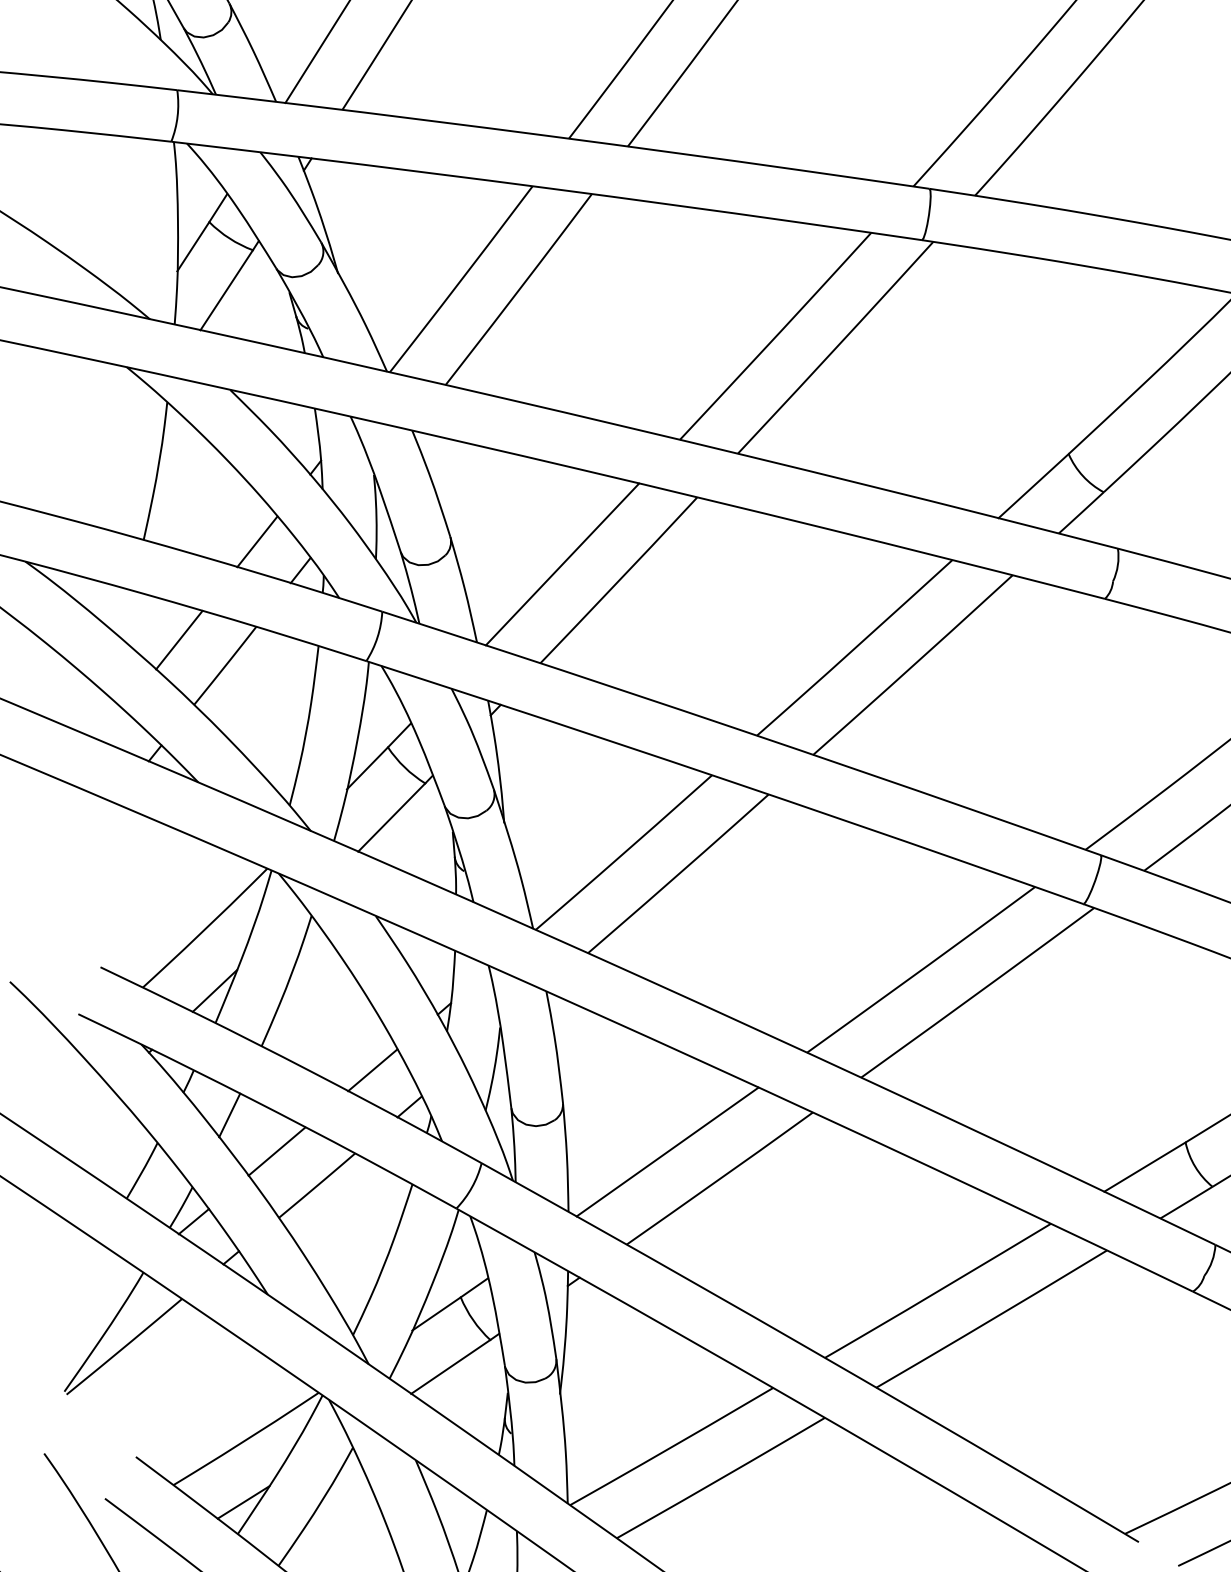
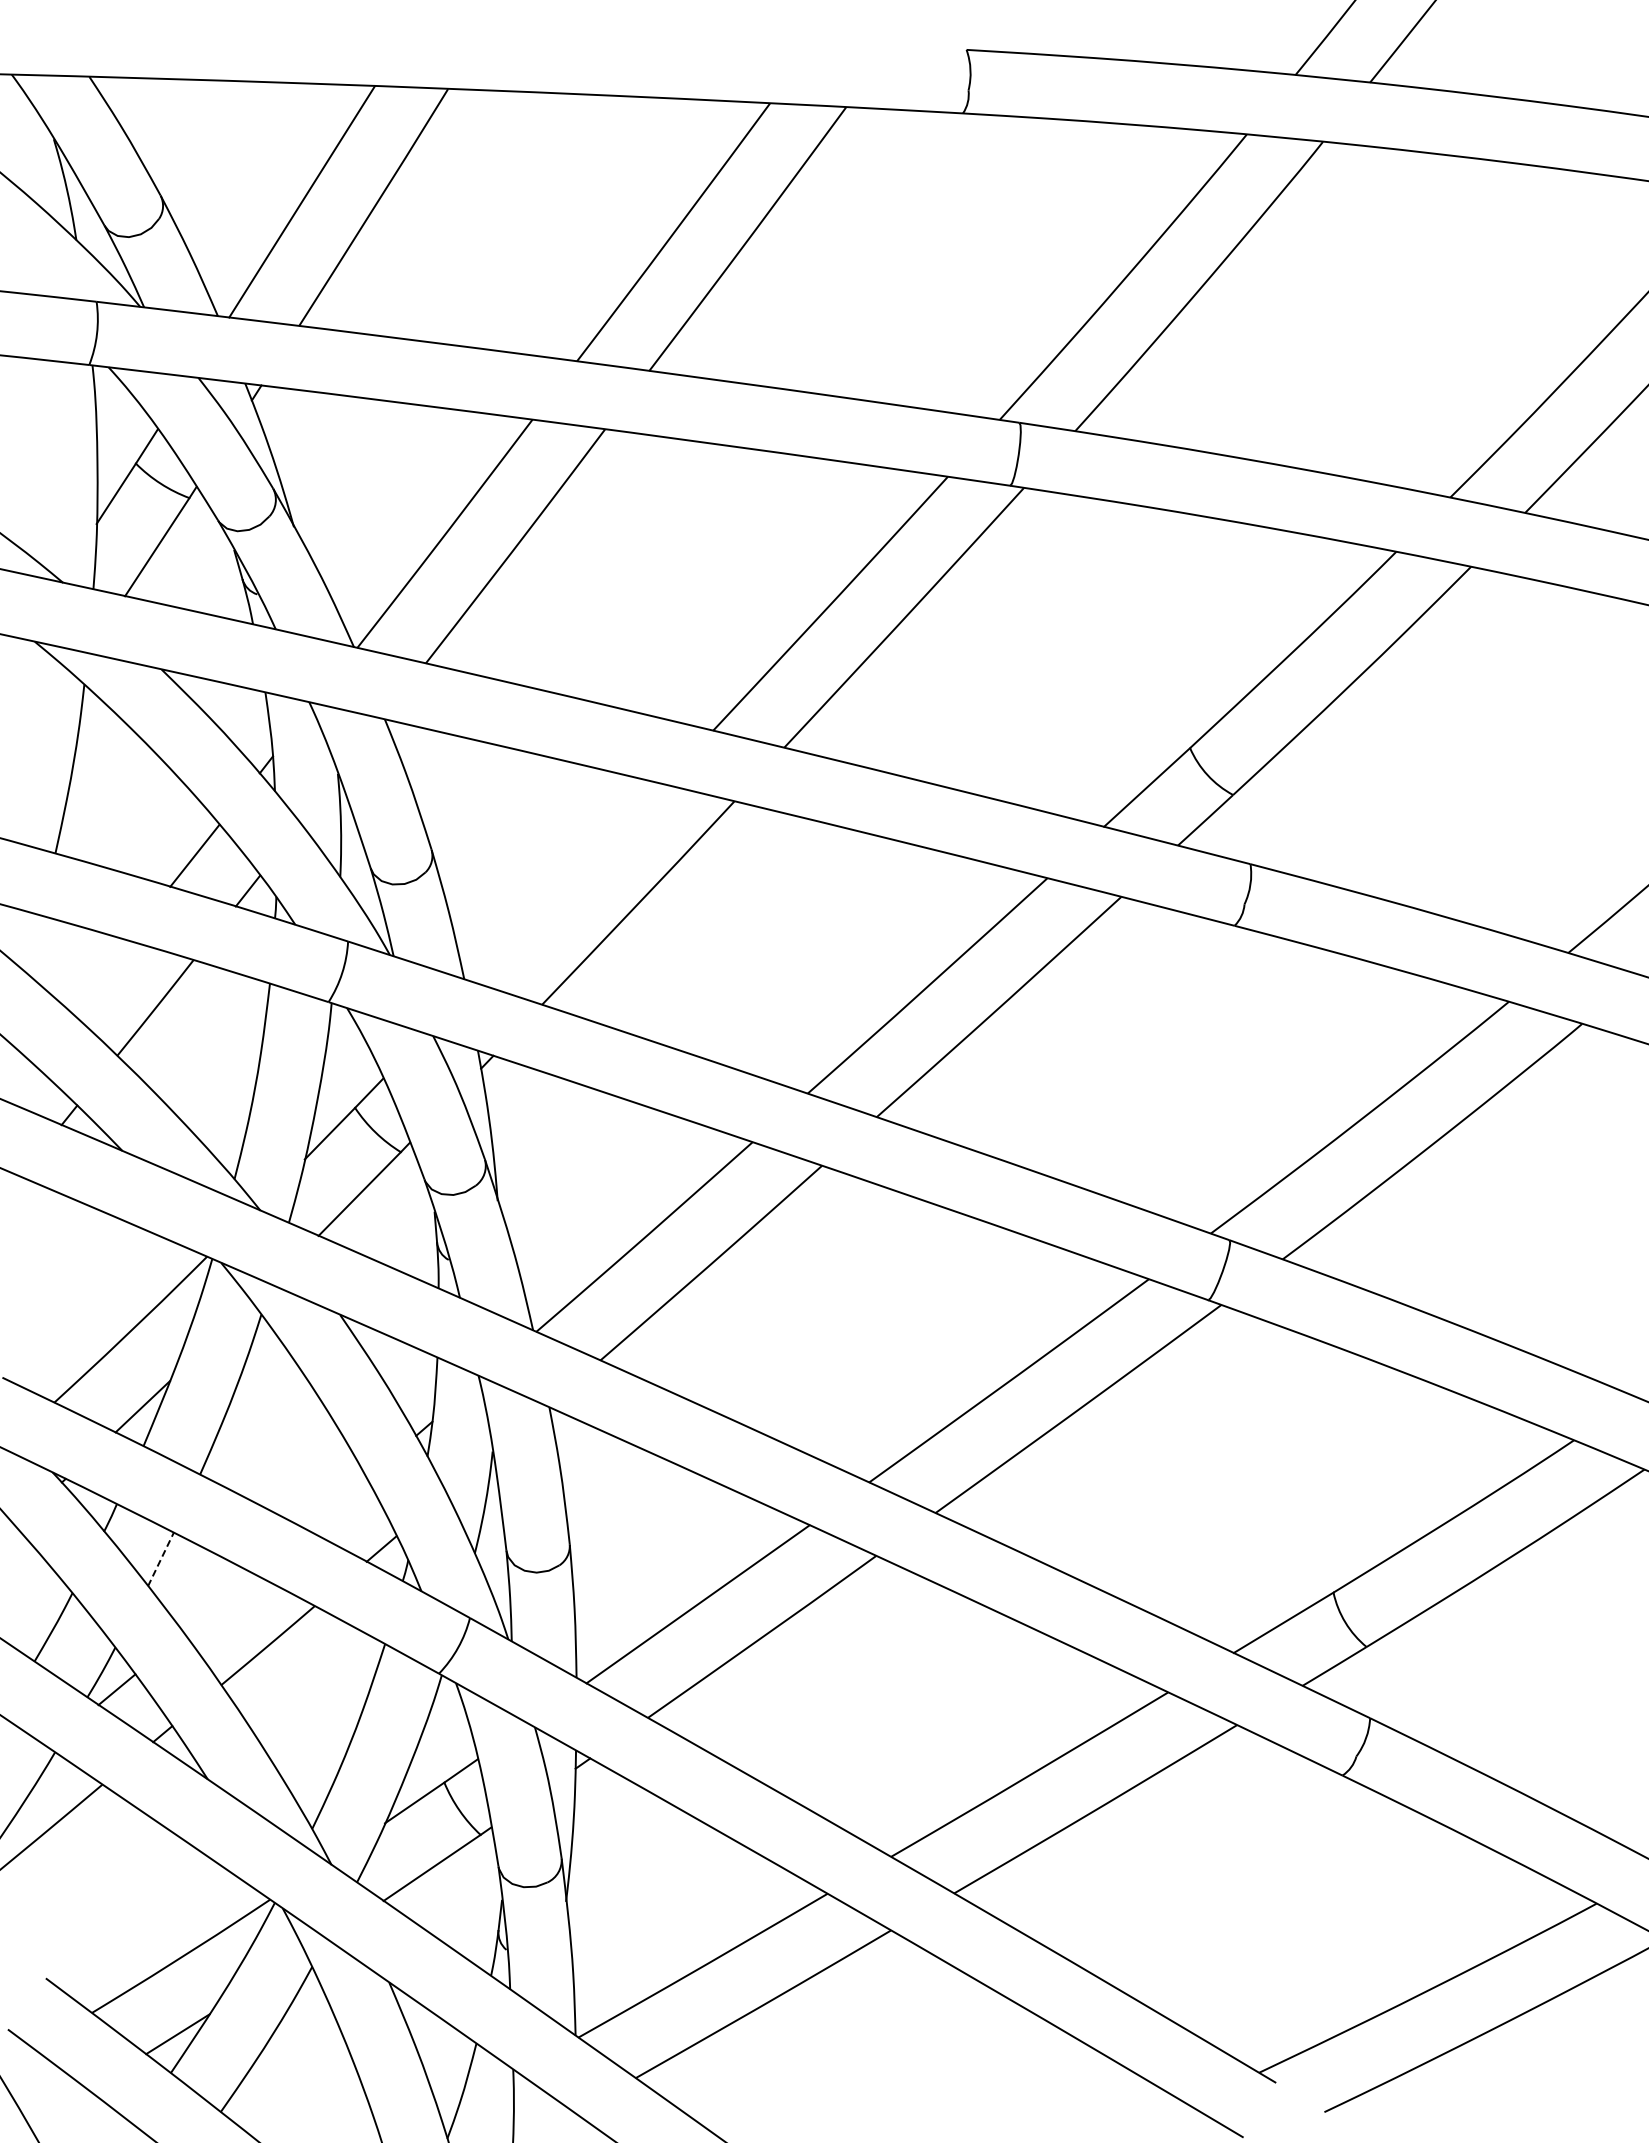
line: (562, 564) -> (569, 883), removed
line: (178, 640) -> (98, 976), removed
line: (372, 1069) -> (336, 1503), removed
line: (229, 1115) -> (160, 1559), solid -> dashed
line: (276, 1151) -> (218, 1603), removed

